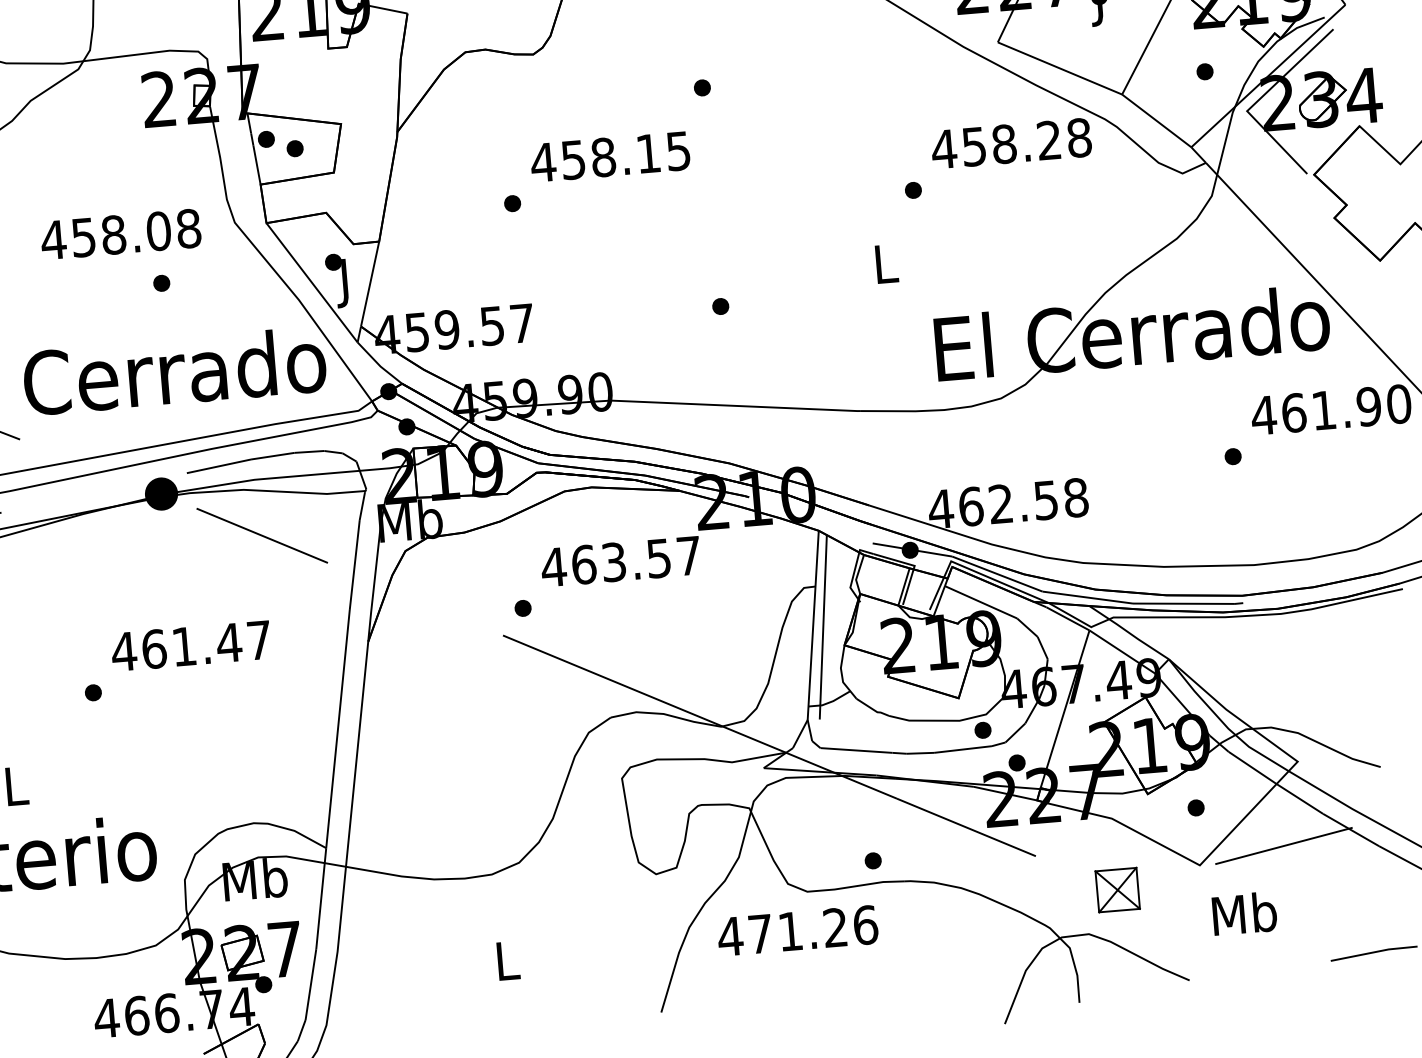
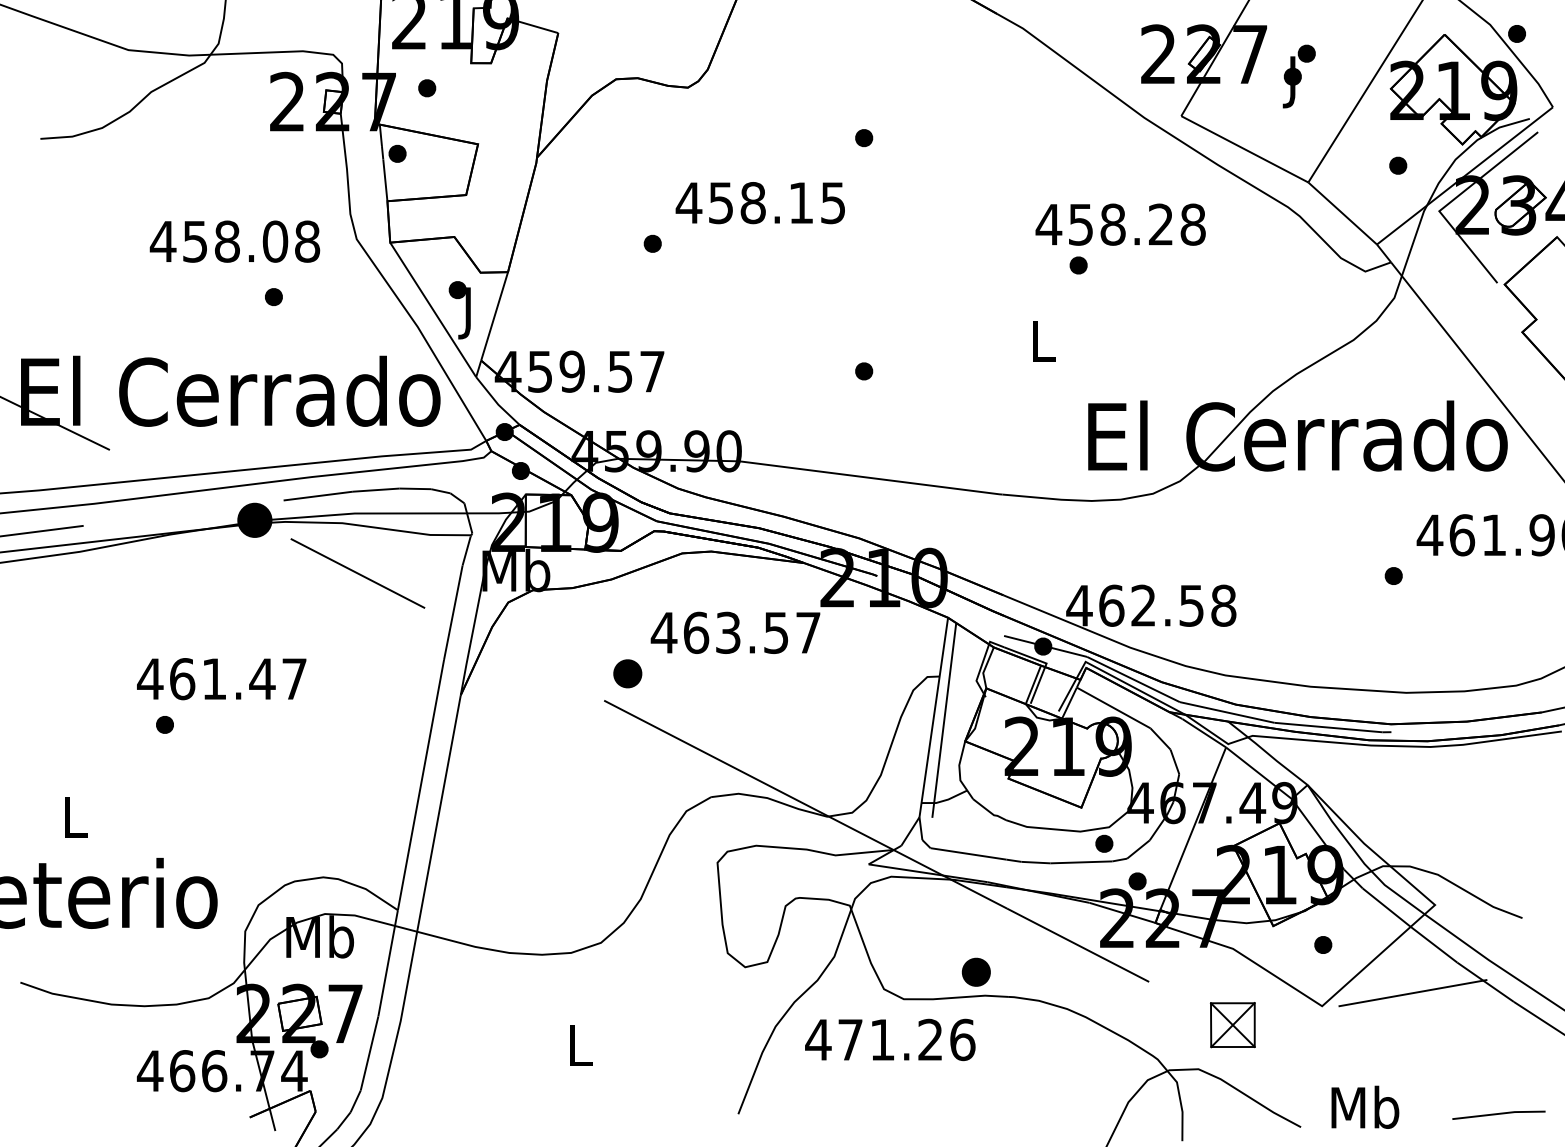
text: (1011, 143) -> (1120, 224), moved
part: (295, 148) -> (427, 88), moved
part: (522, 608) -> (627, 673), size x1.6
text: (190, 646) -> (221, 679), moved
part: (873, 860) -> (976, 972), size x1.6
text: (1244, 912) -> (1365, 1106), moved

